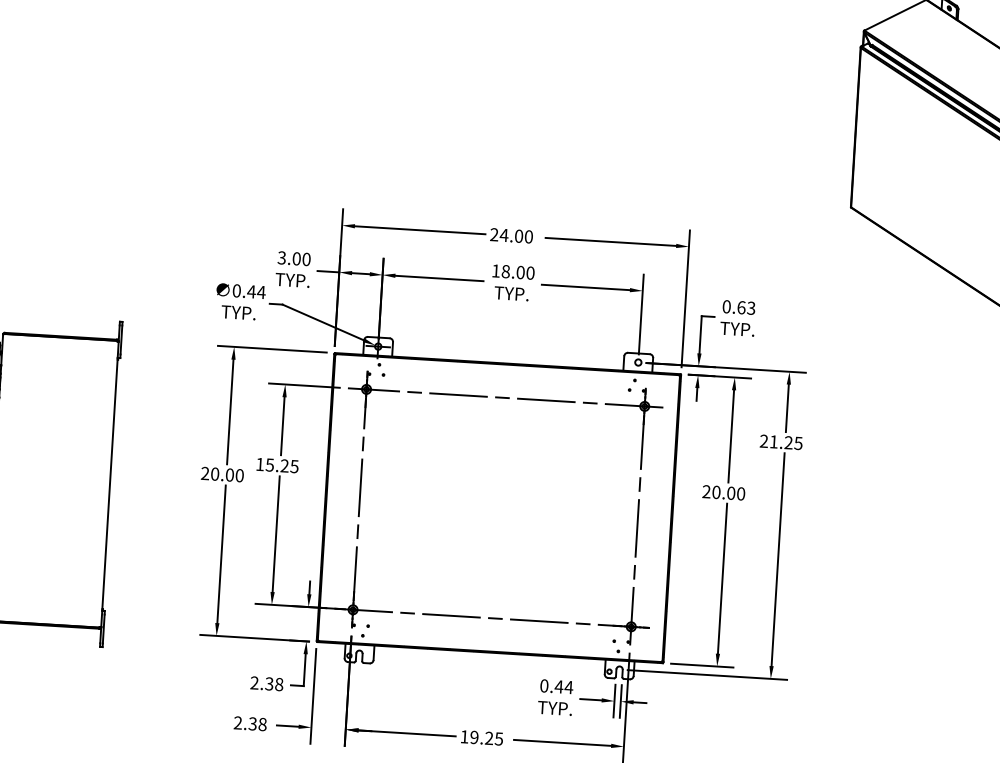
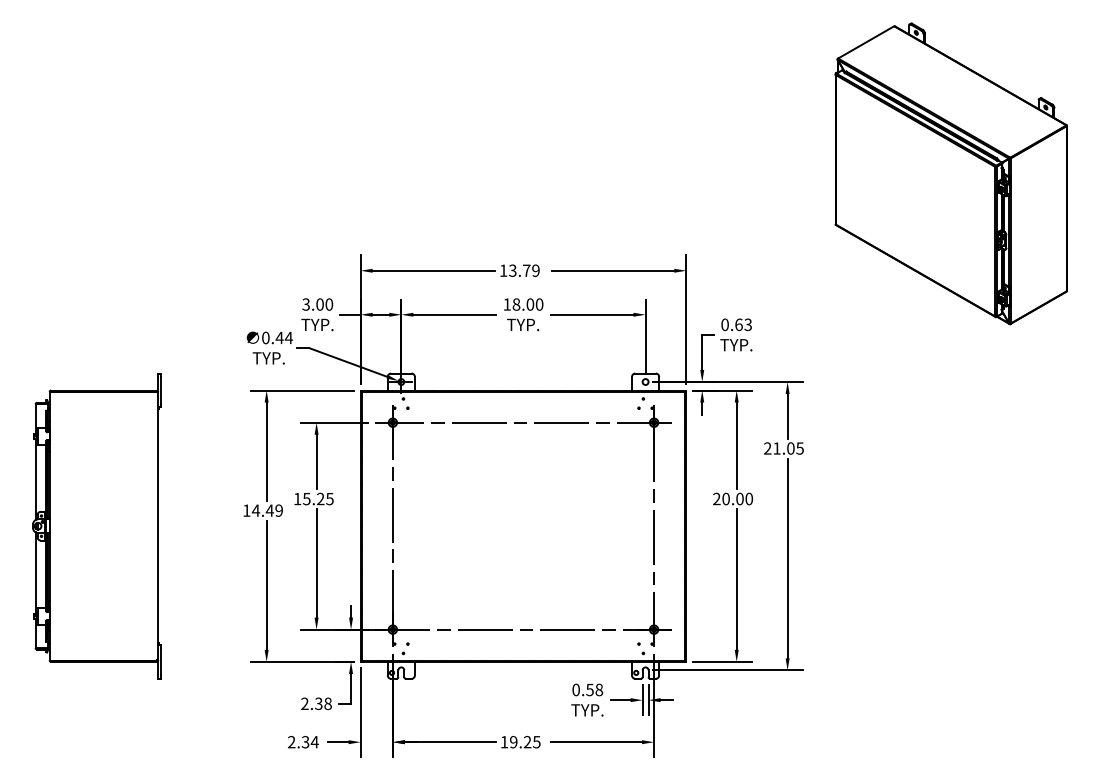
text: (511, 235) -> (519, 270), 24.00 -> 13.79
text: (788, 442) -> (790, 448), 21.25 -> 21.05
text: (222, 474) -> (262, 510), 20.00 -> 14.49
text: (563, 686) -> (594, 689), 0.44 -> 0.58
text: (262, 724) -> (314, 742), 2.38 -> 2.34

